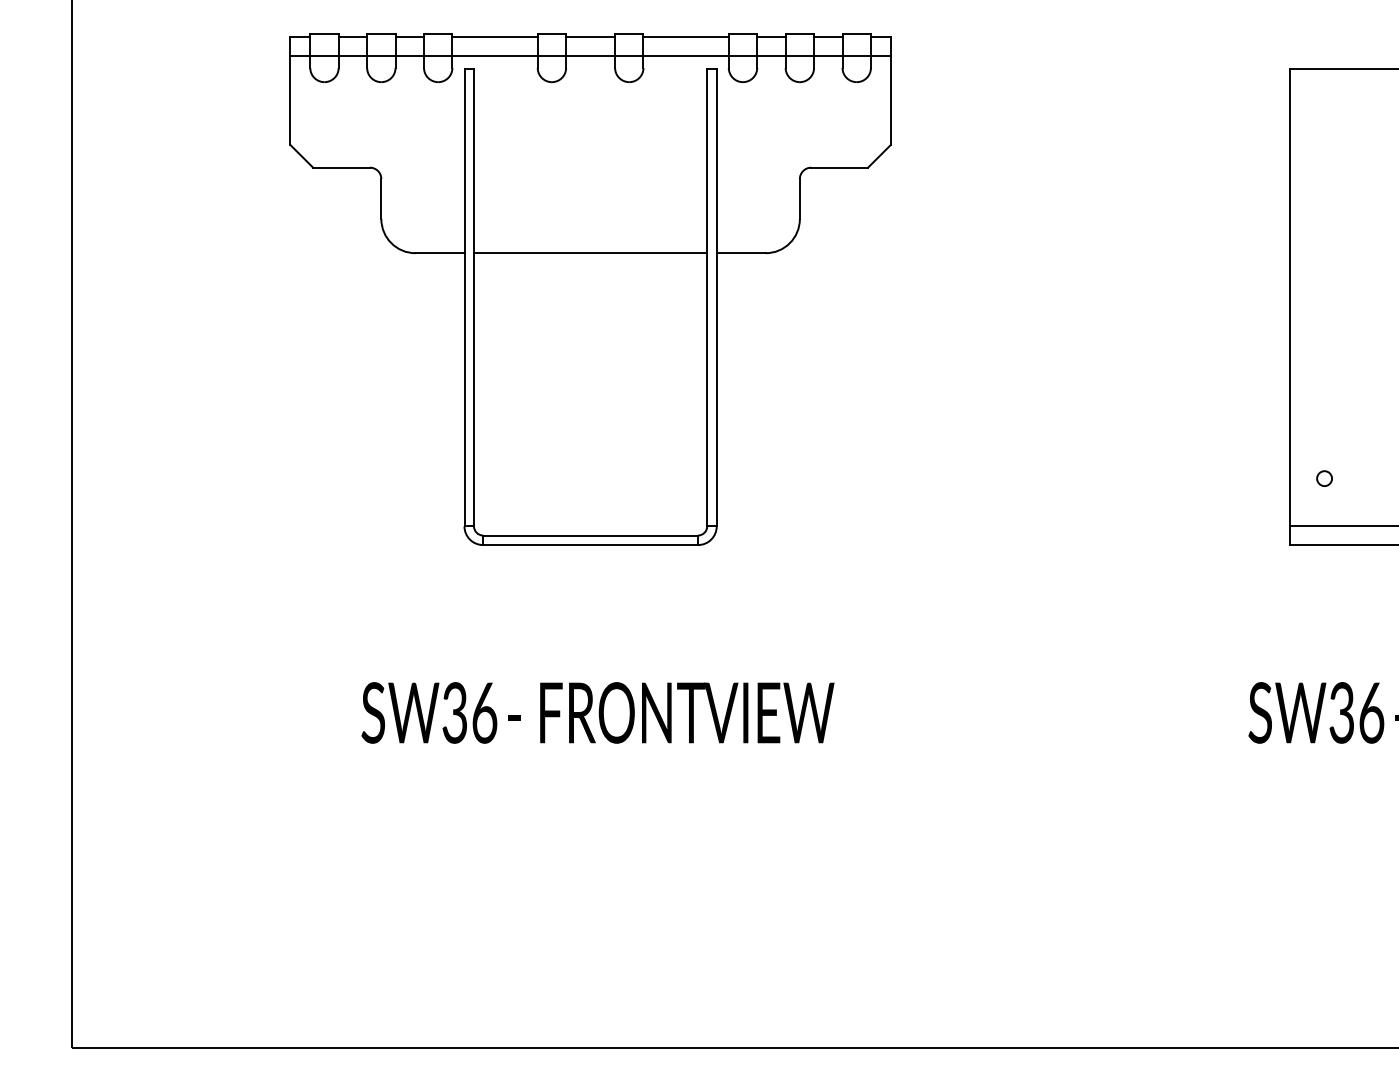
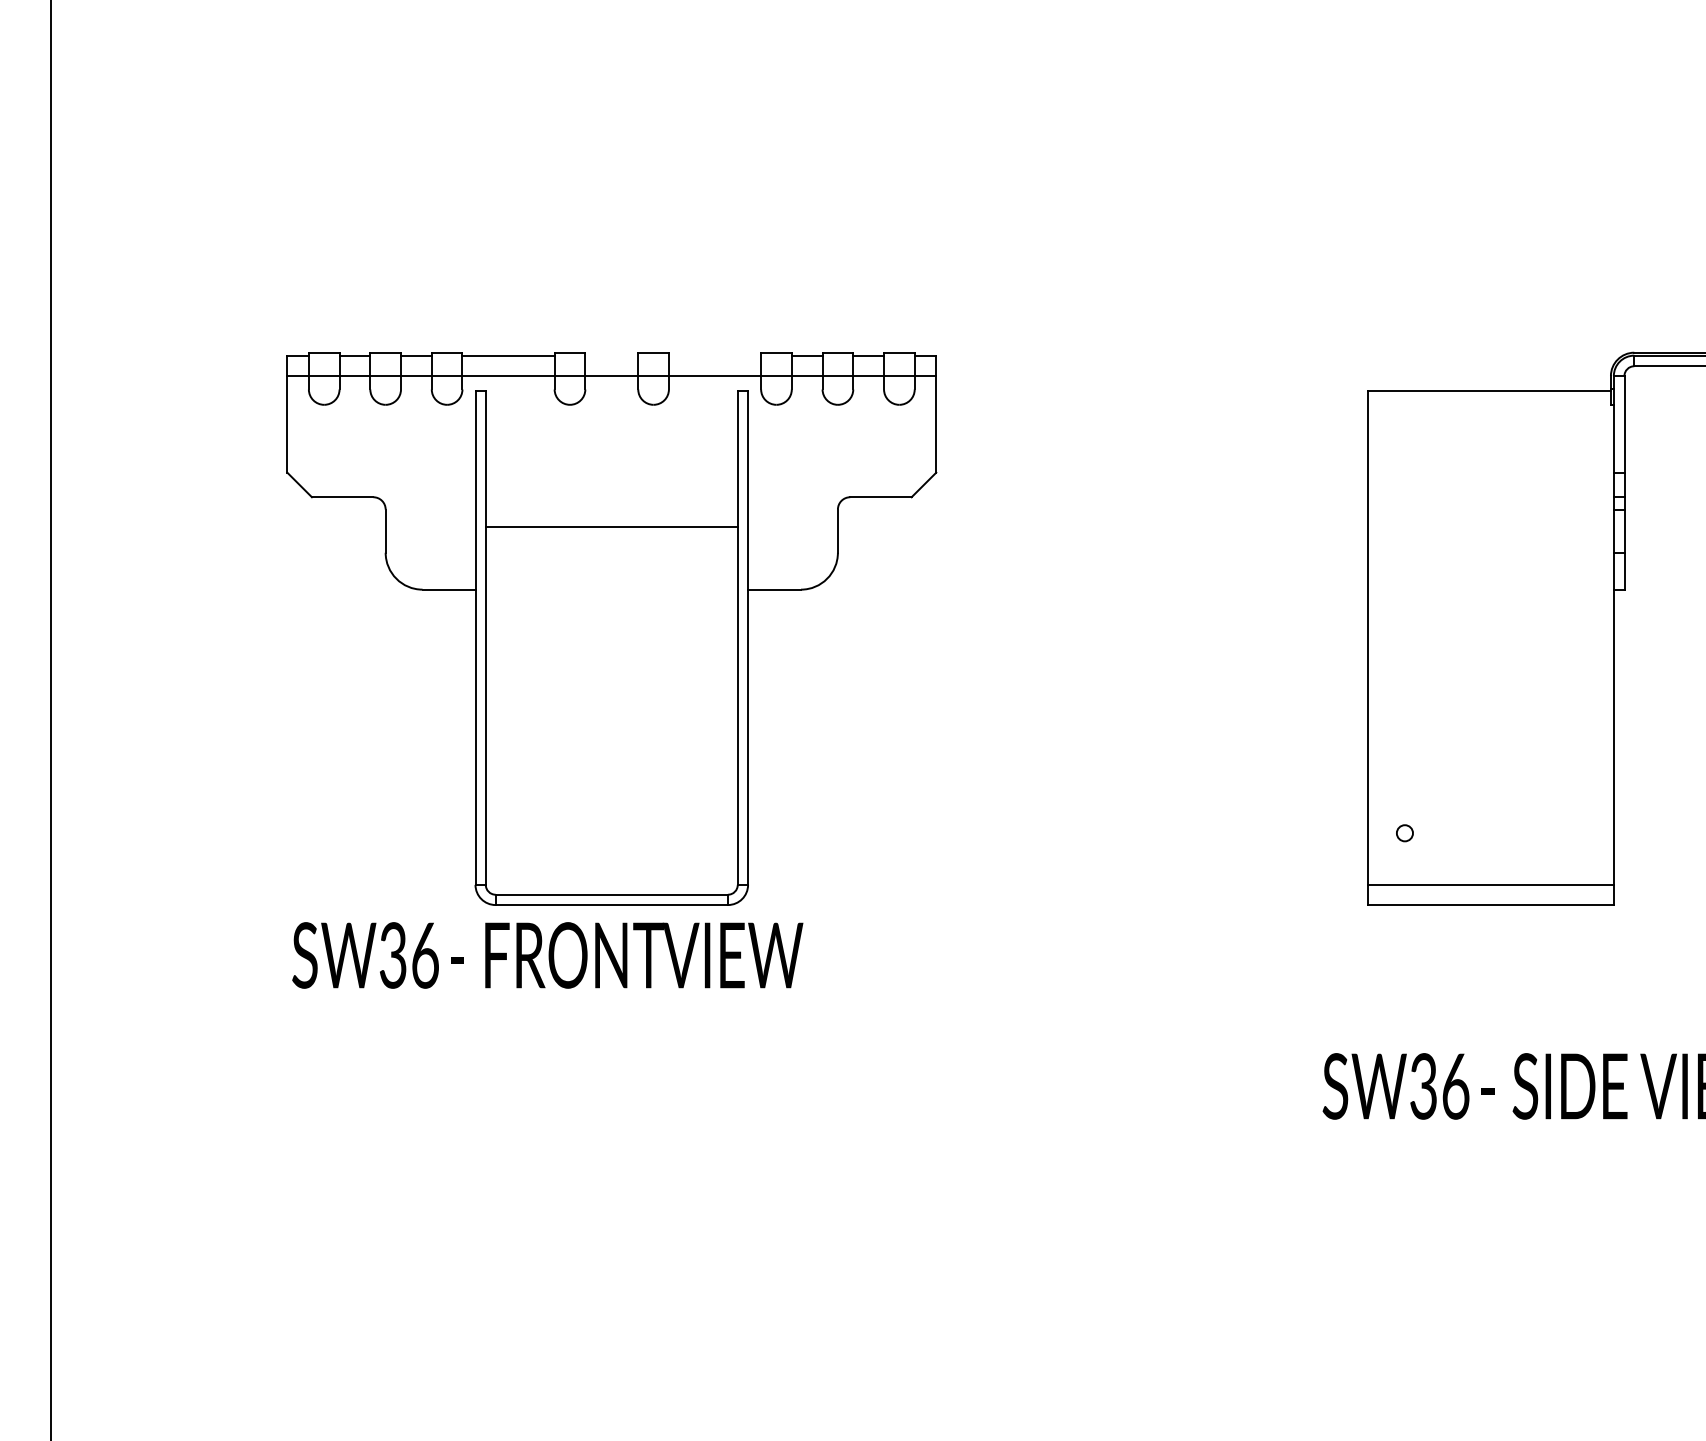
line: (590, 36) -> (611, 355), removed
line: (685, 36) -> (714, 355), removed
line: (590, 253) -> (611, 526), moved
text: (597, 712) -> (547, 955), moved

